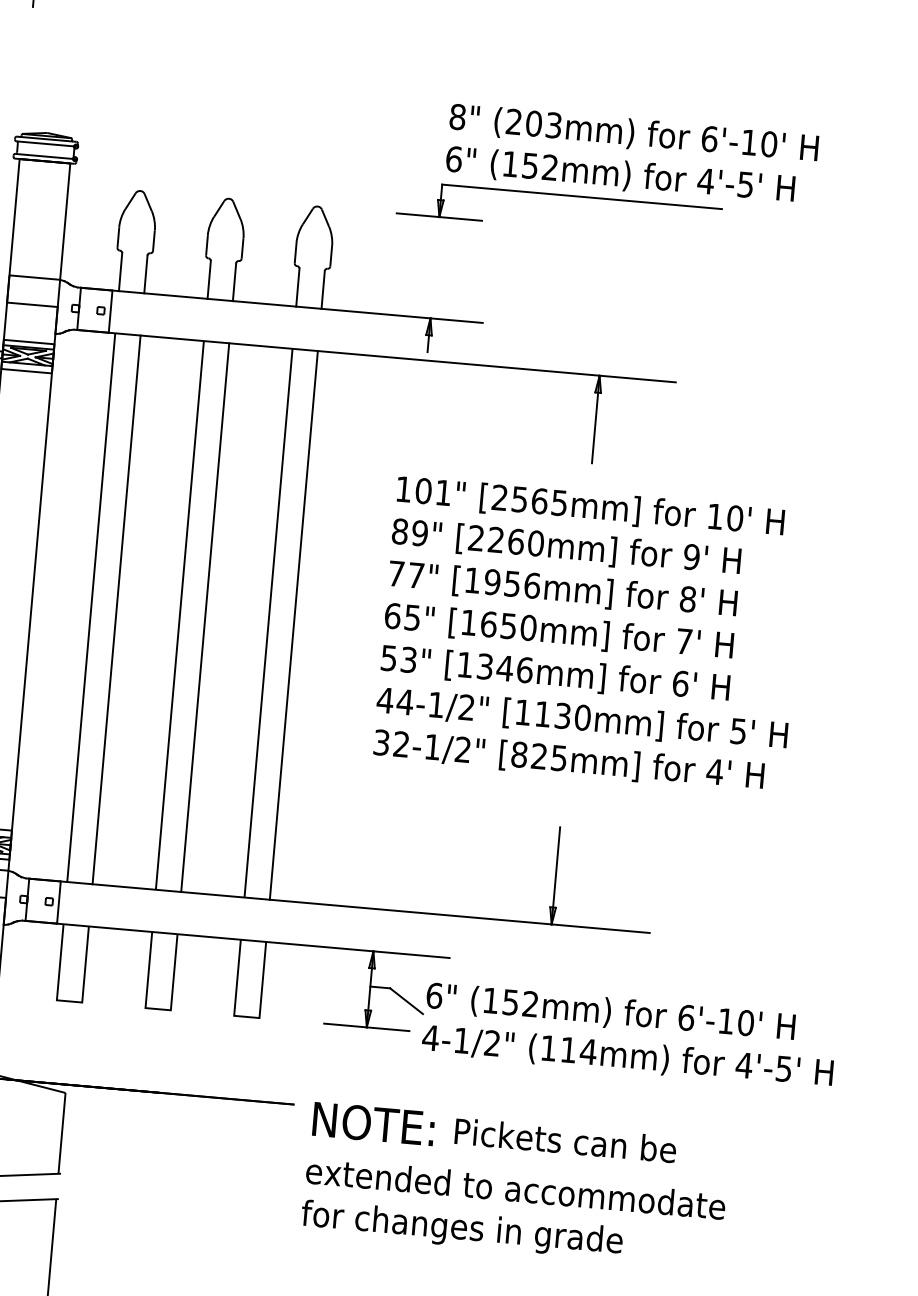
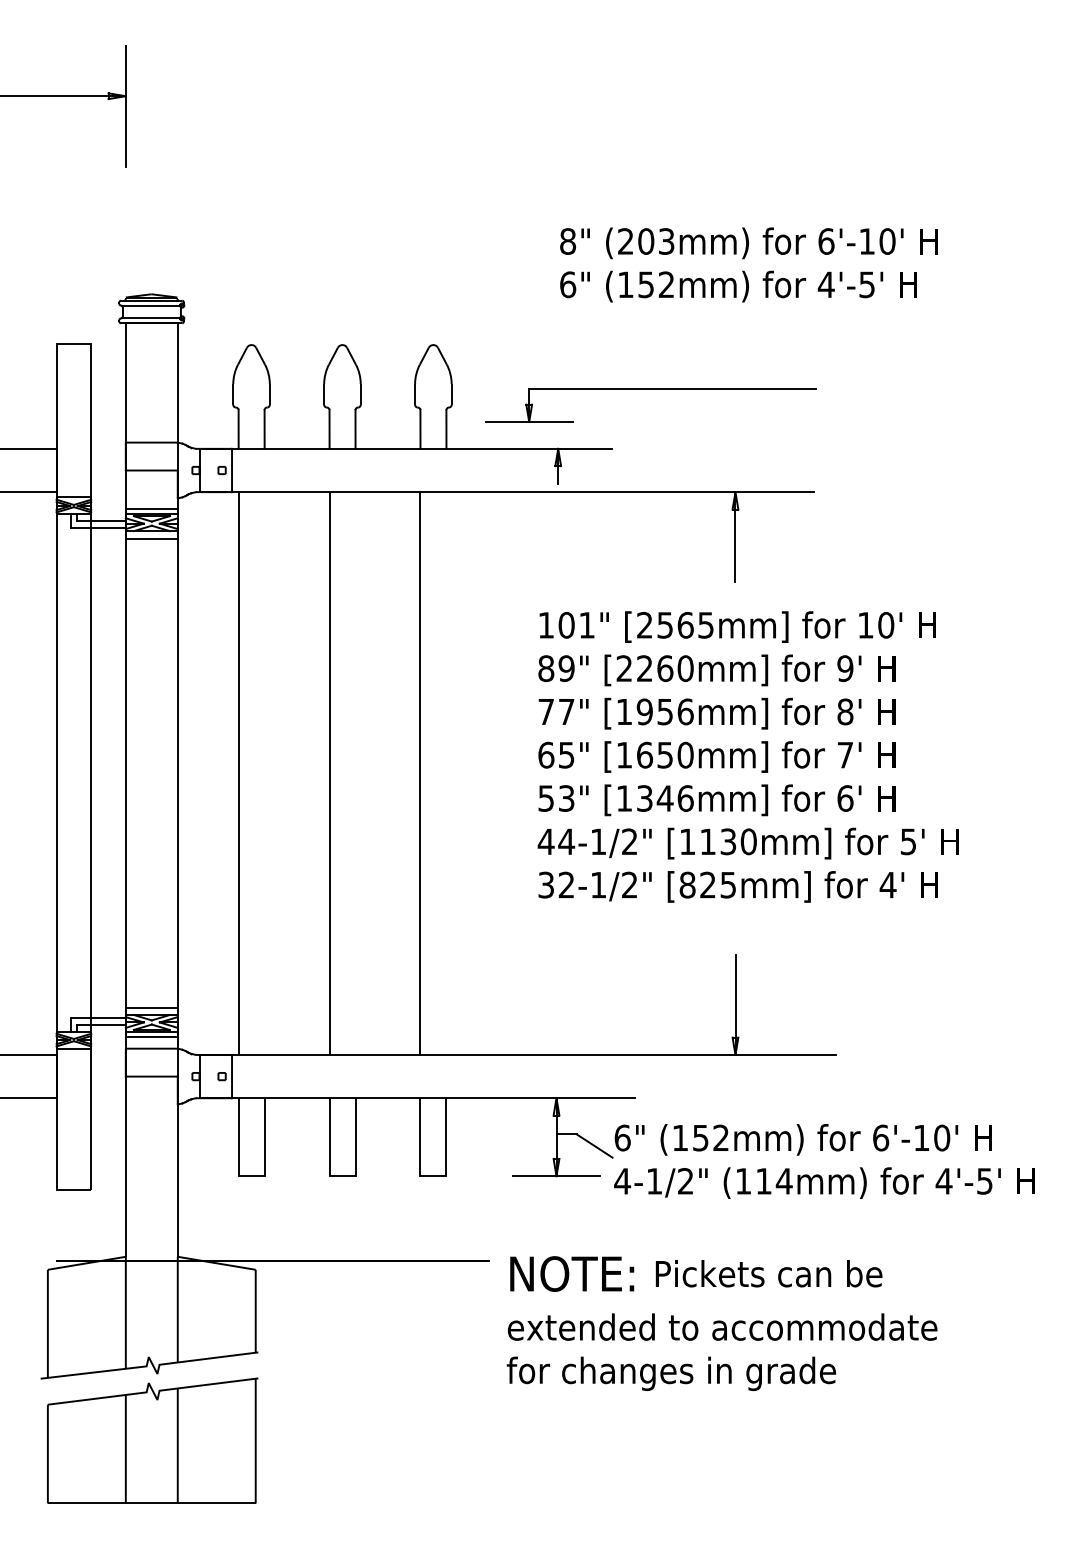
part: (560, 195) -> (650, 389), moved
line: (116, 609) -> (264, 773), removed
line: (205, 617) -> (355, 773), removed
line: (293, 625) -> (446, 773), removed

